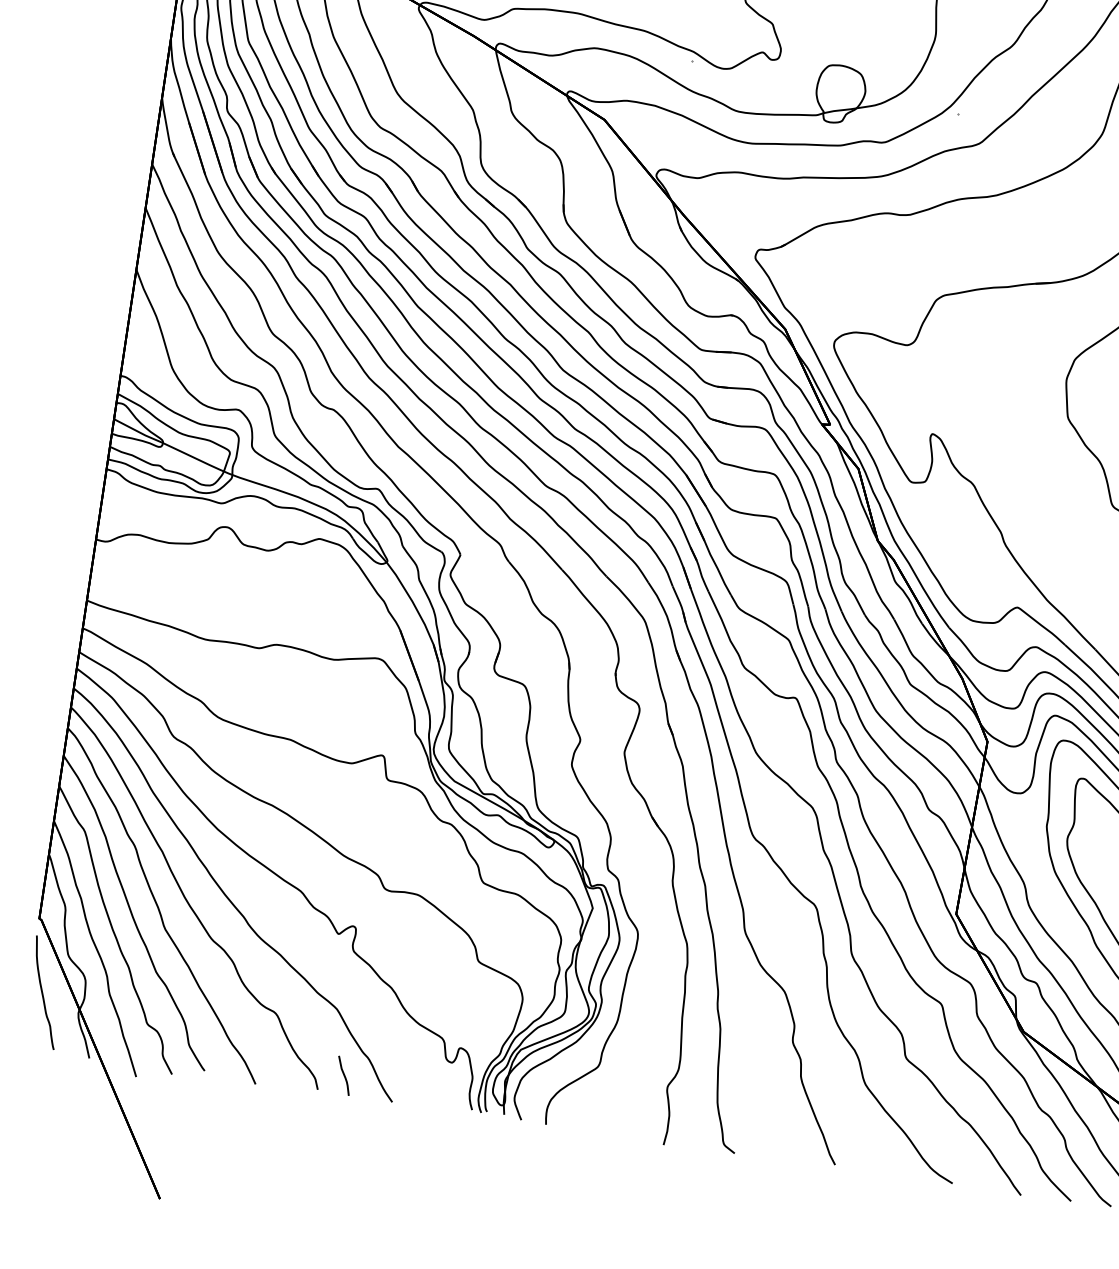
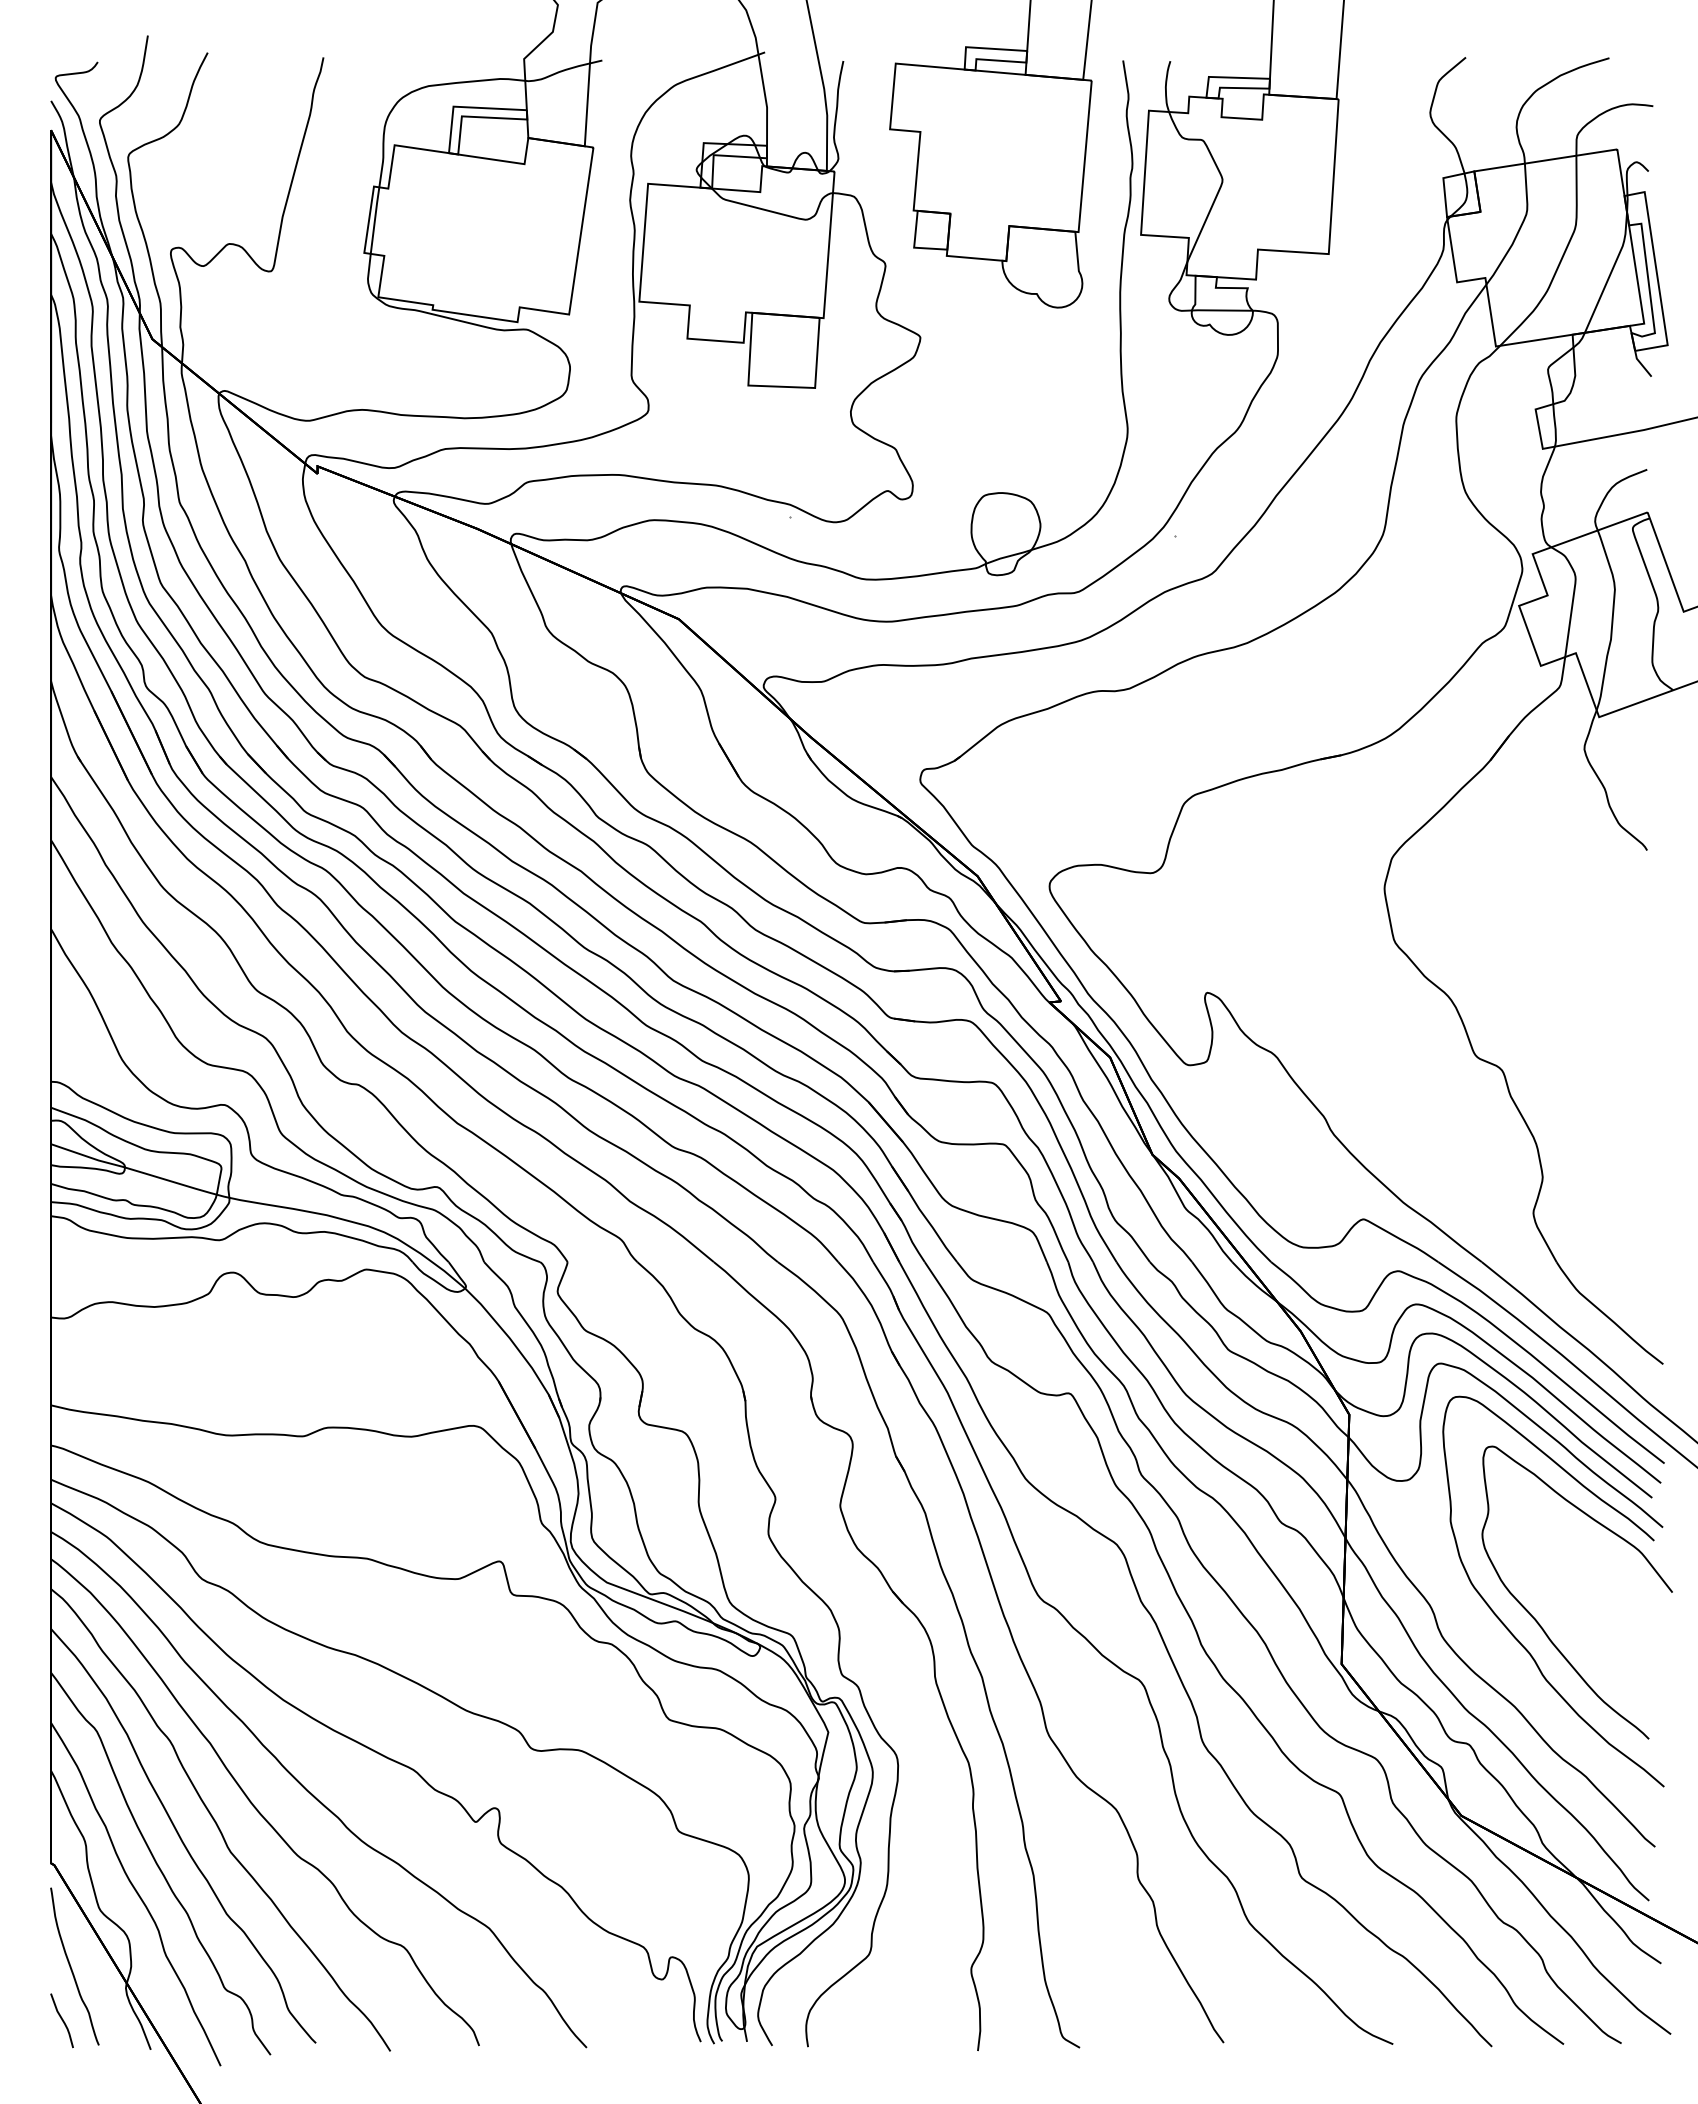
curve: (343, 1075) -> (61, 2020), moved

